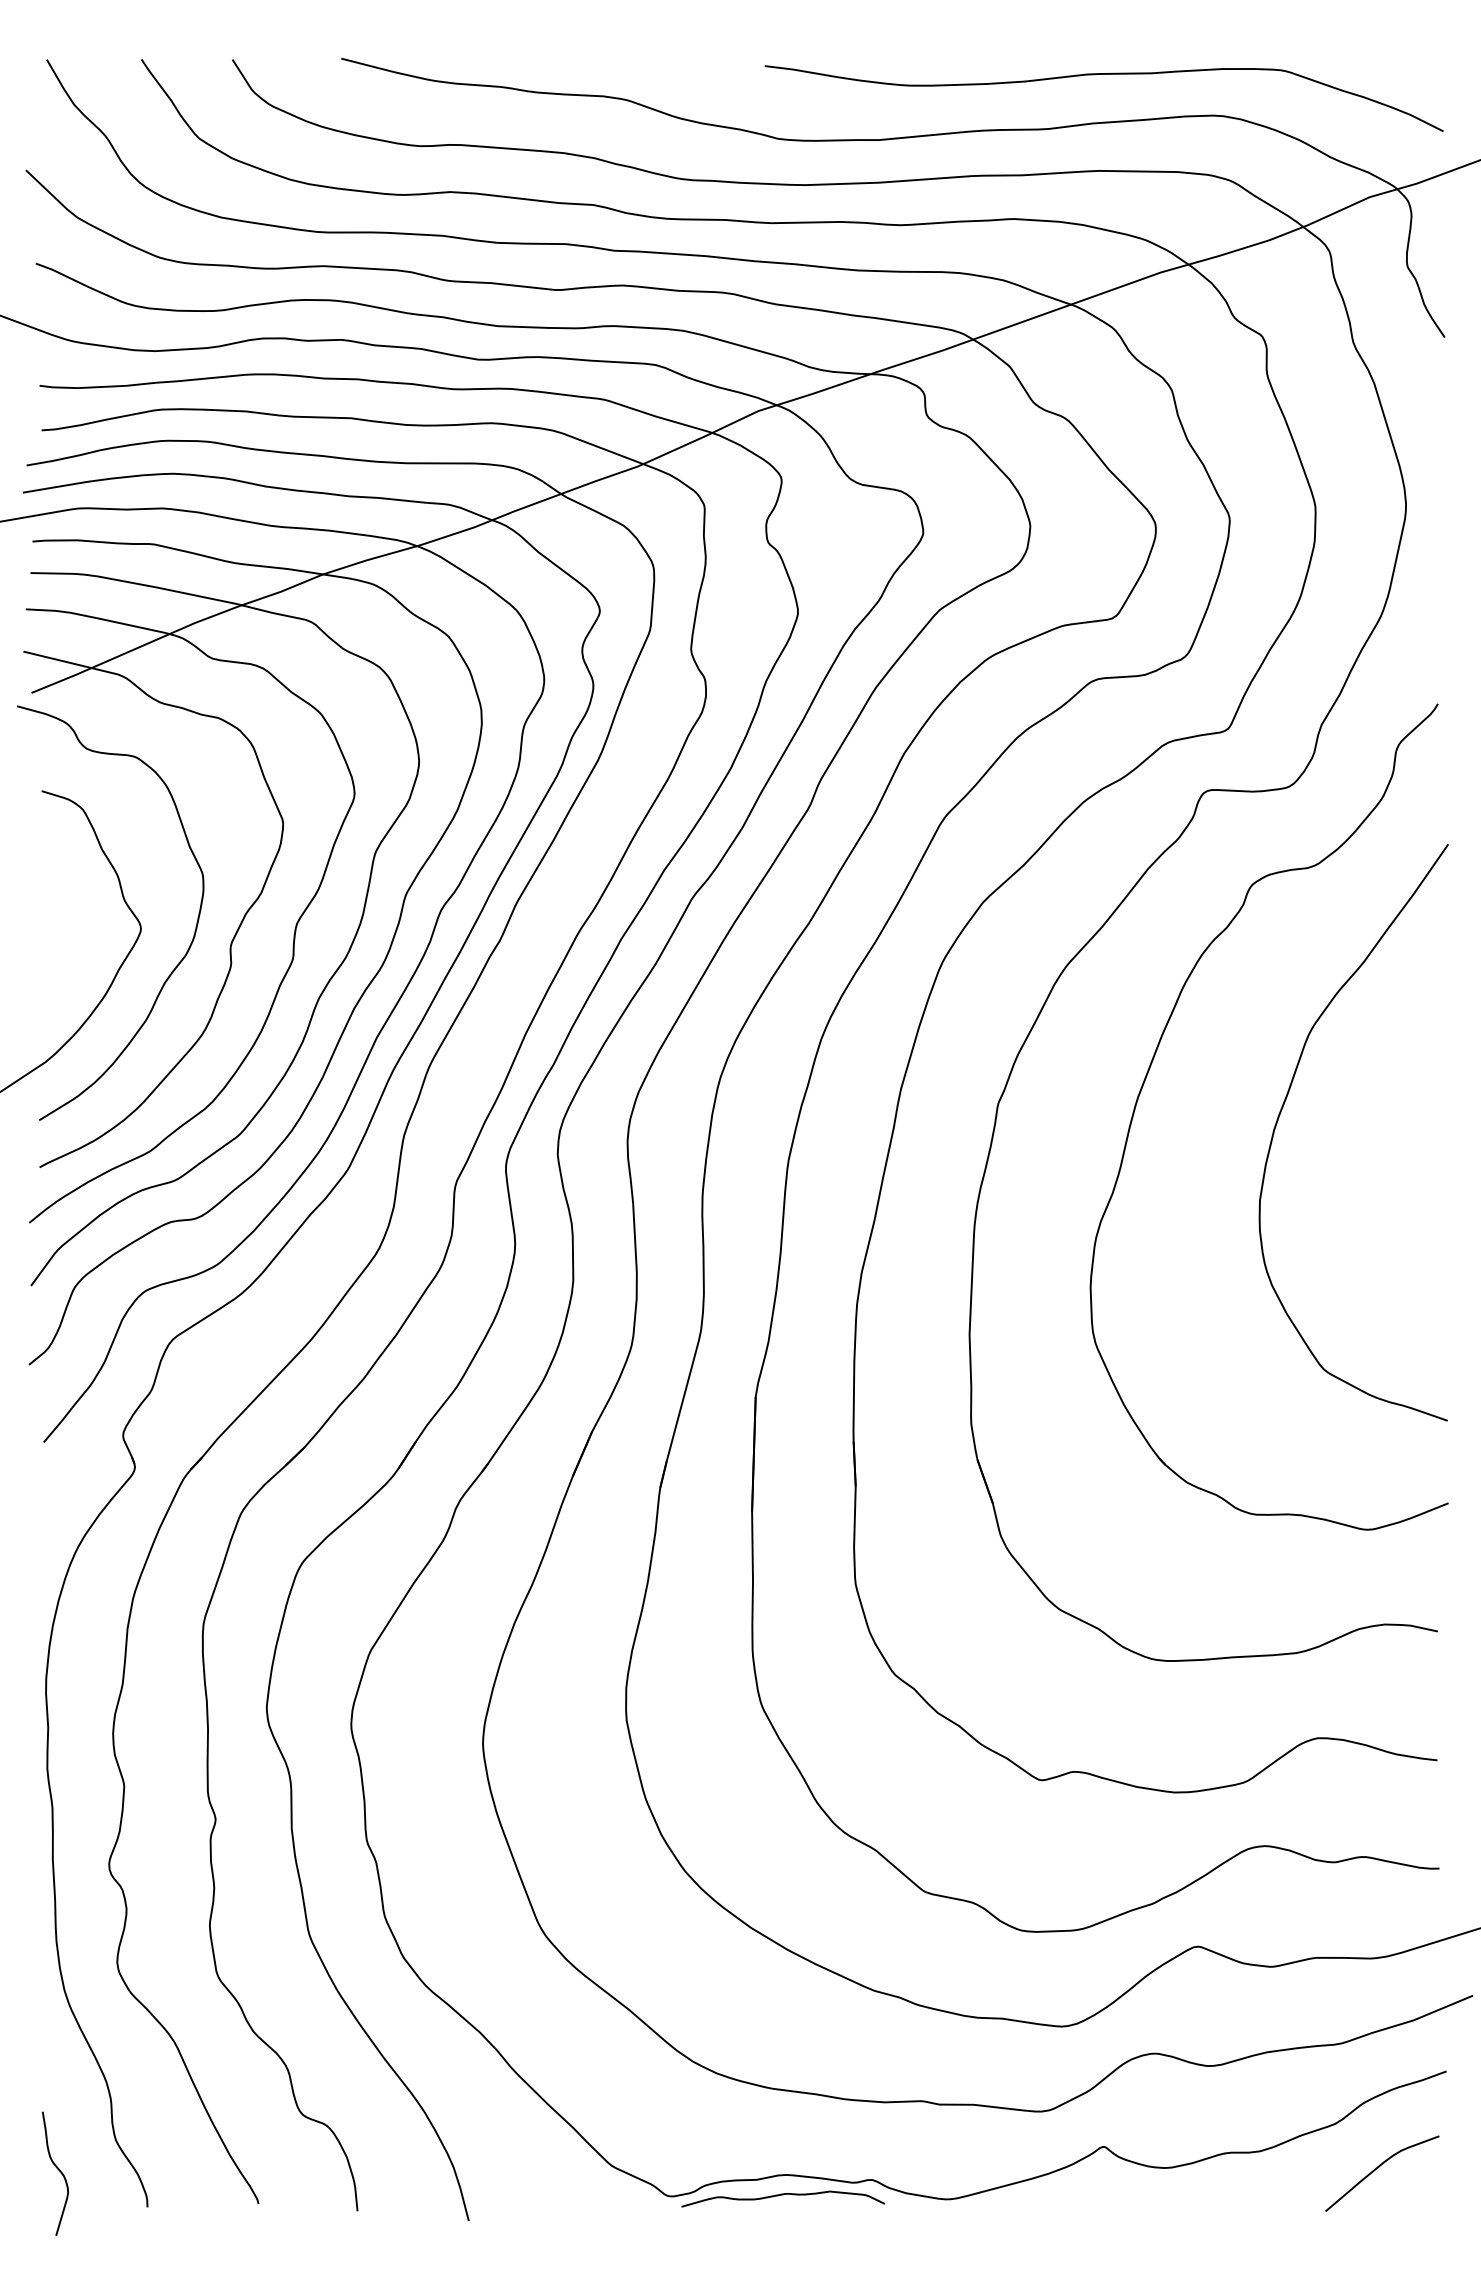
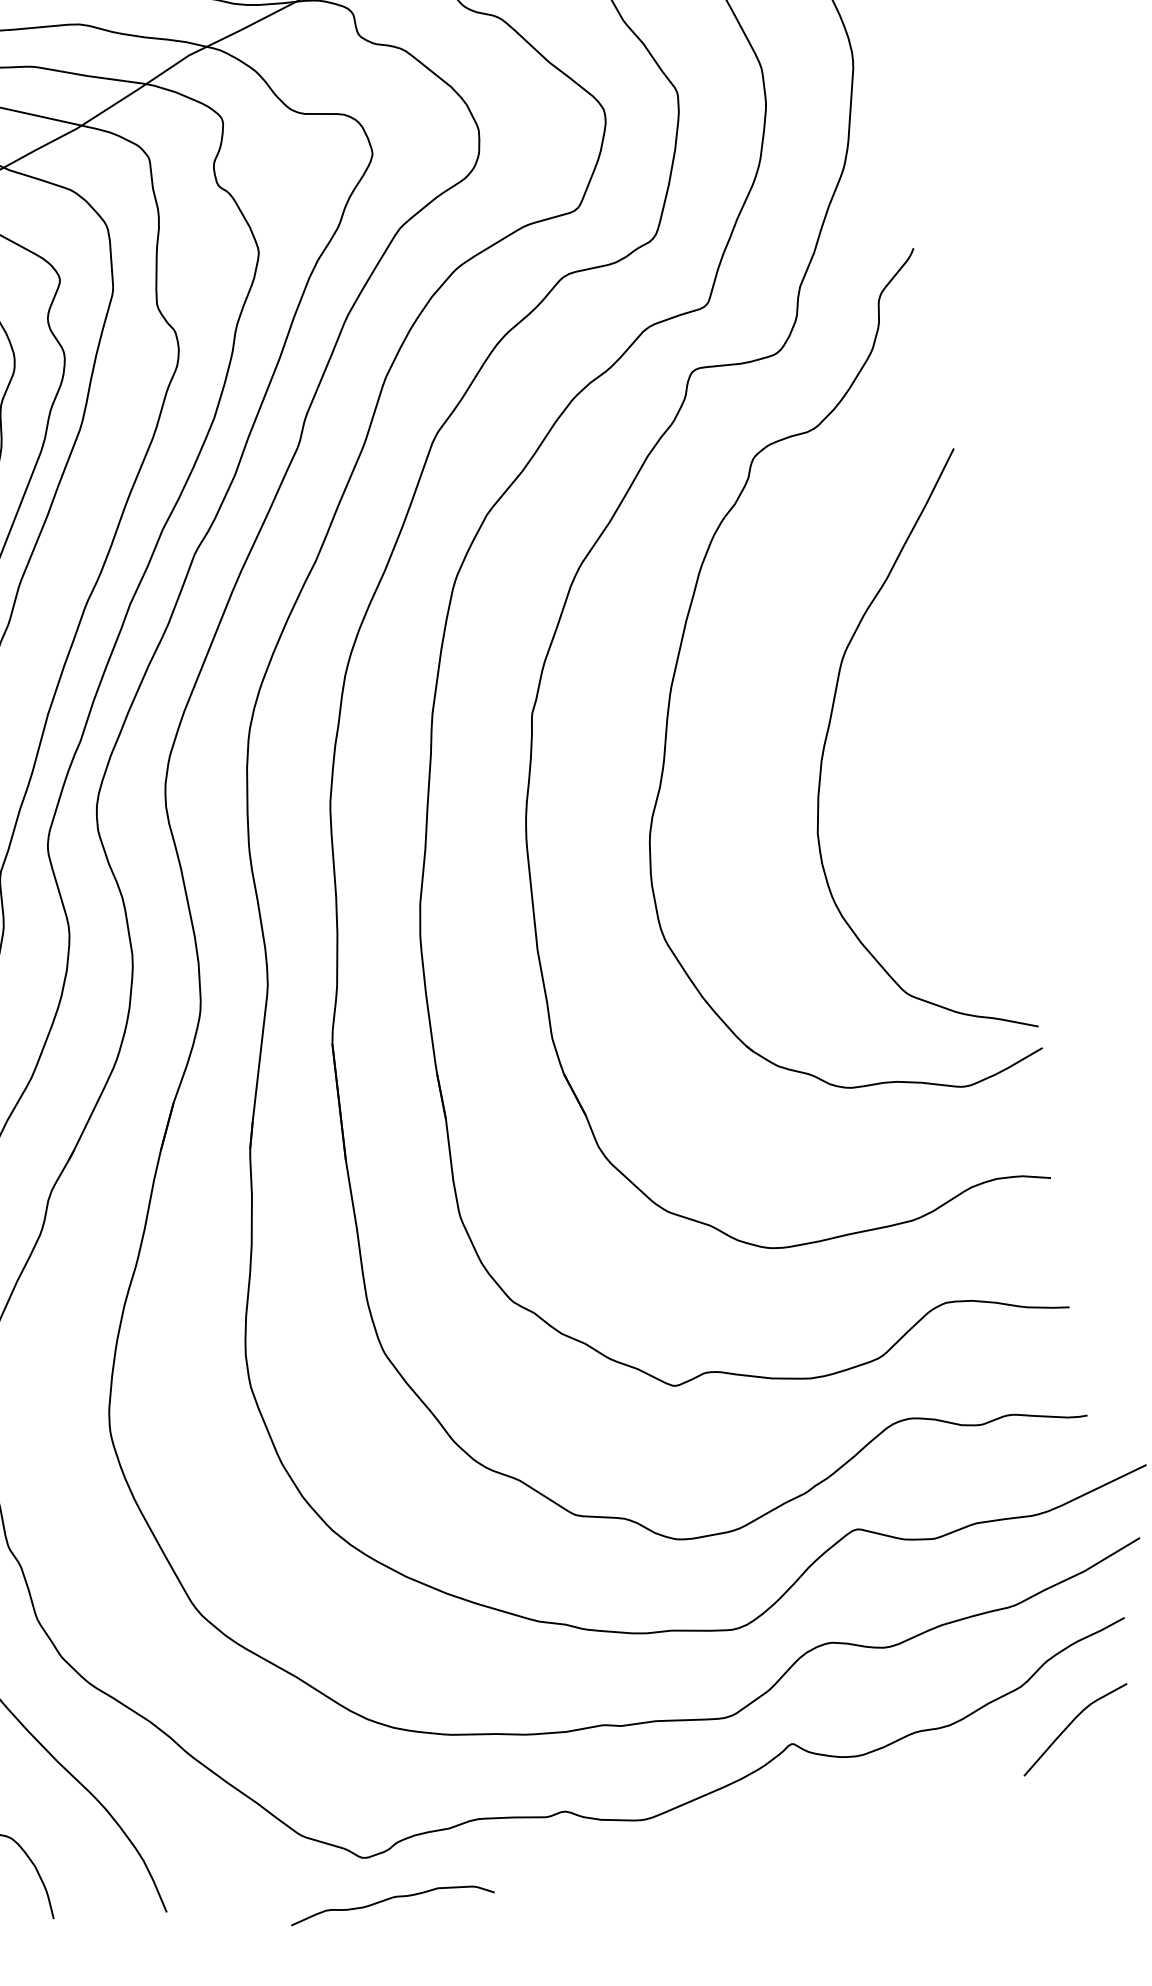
curve: (1284, 1105) -> (828, 734), moved
curve: (783, 2195) -> (391, 1899), moved

